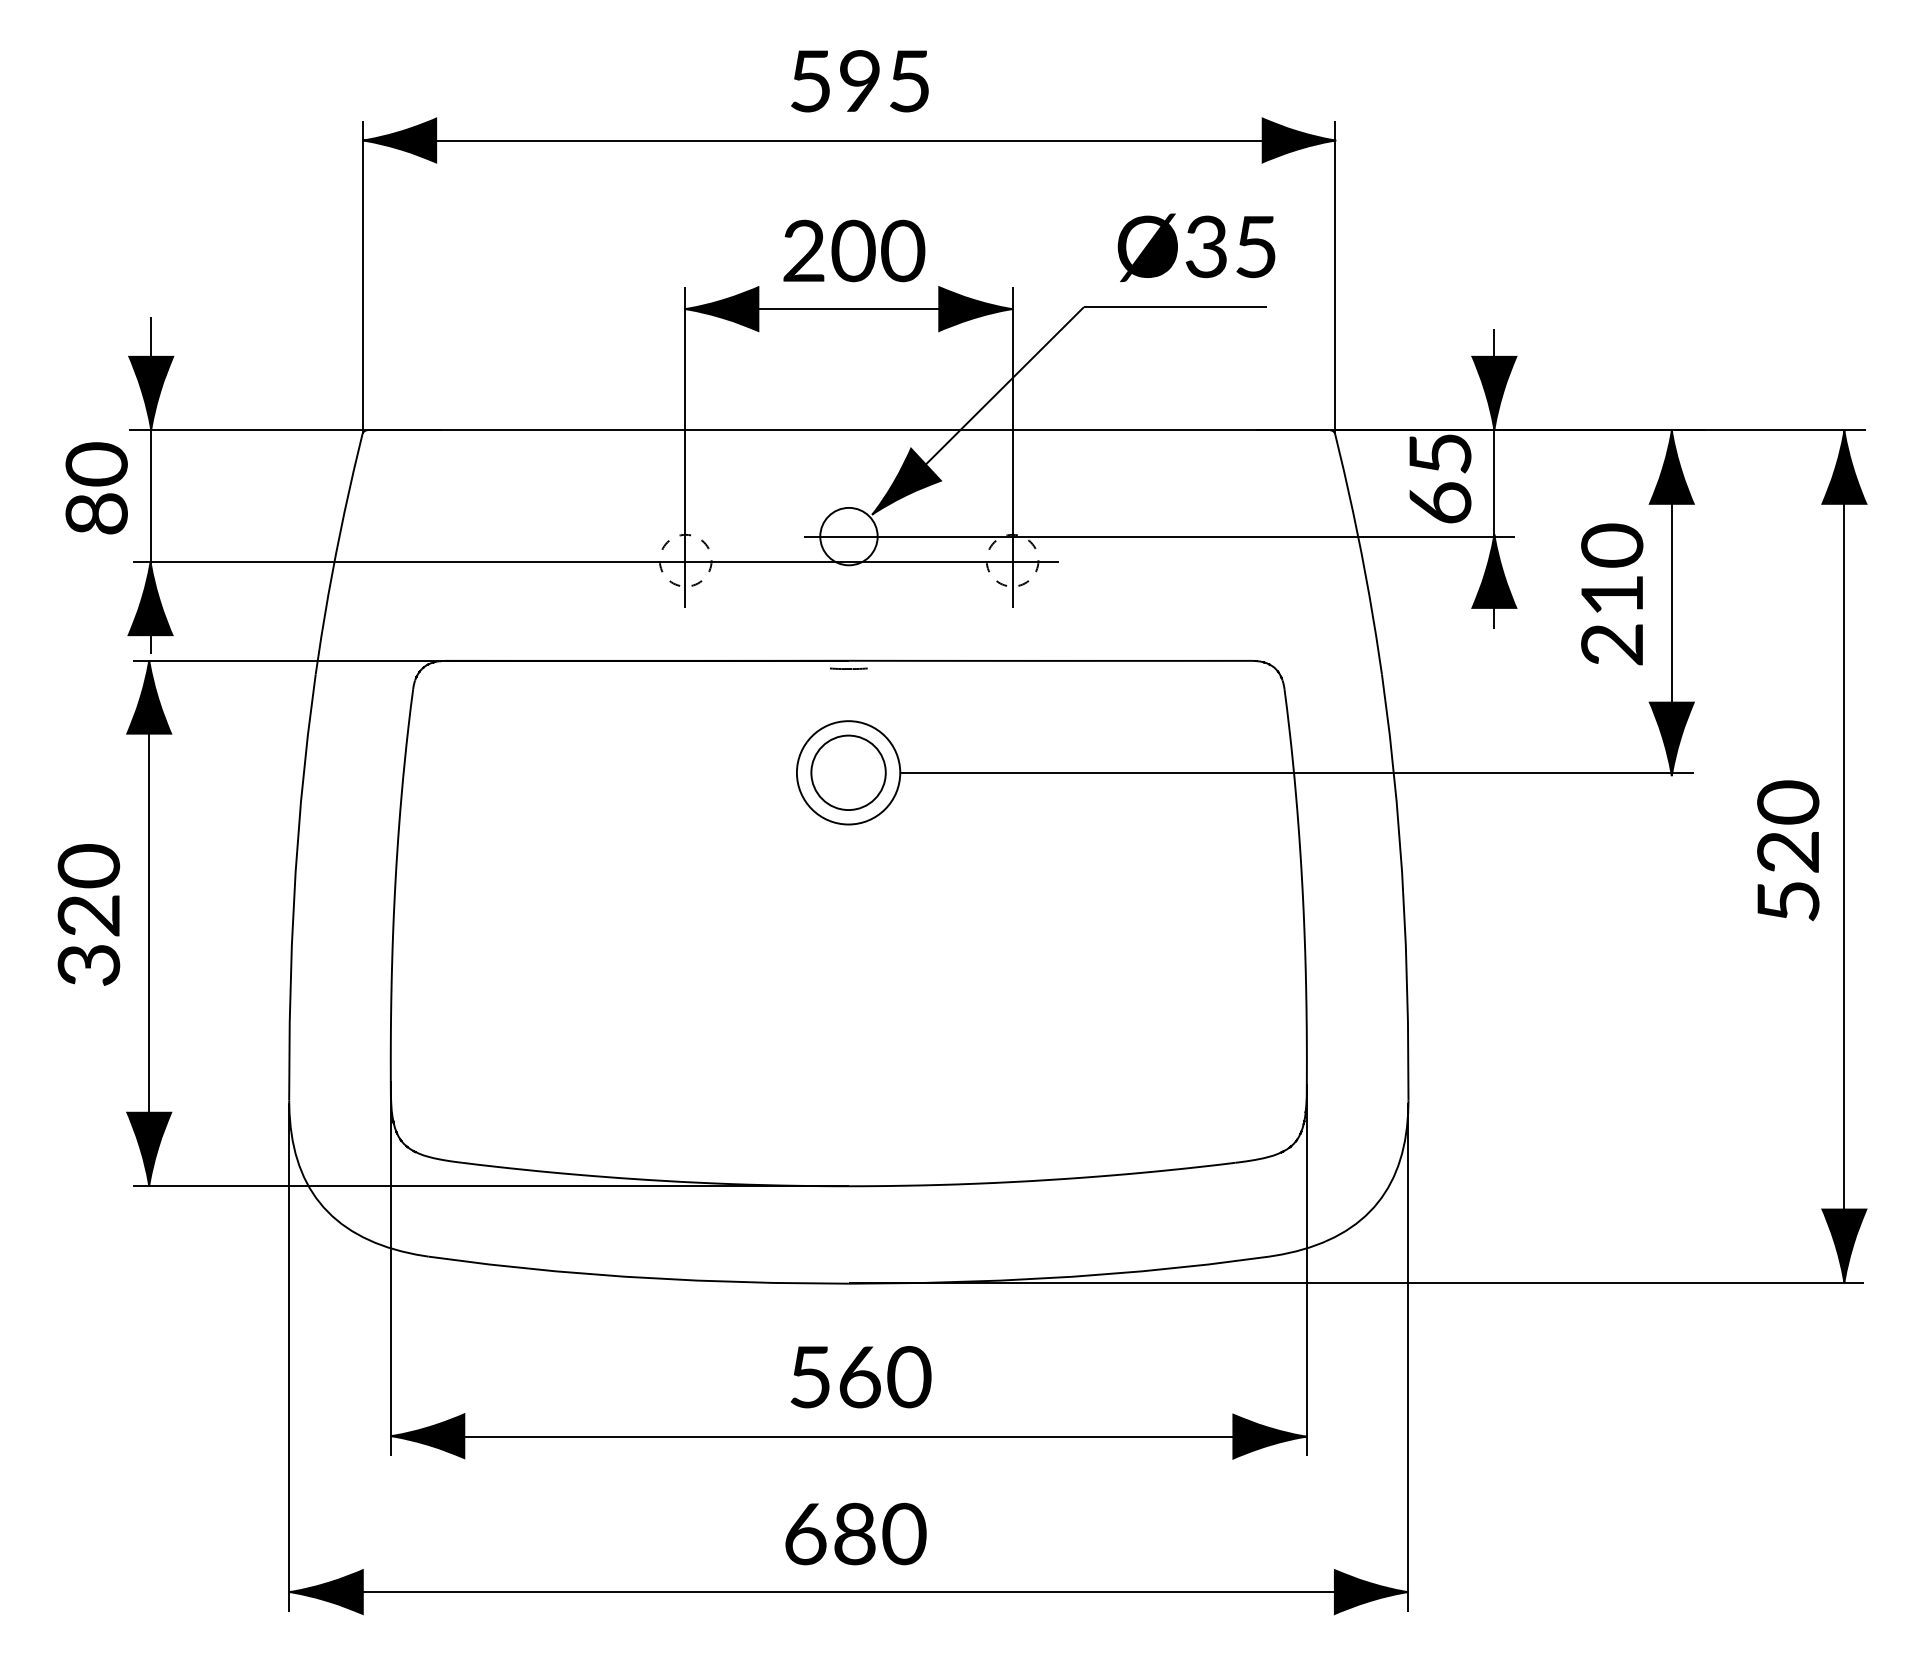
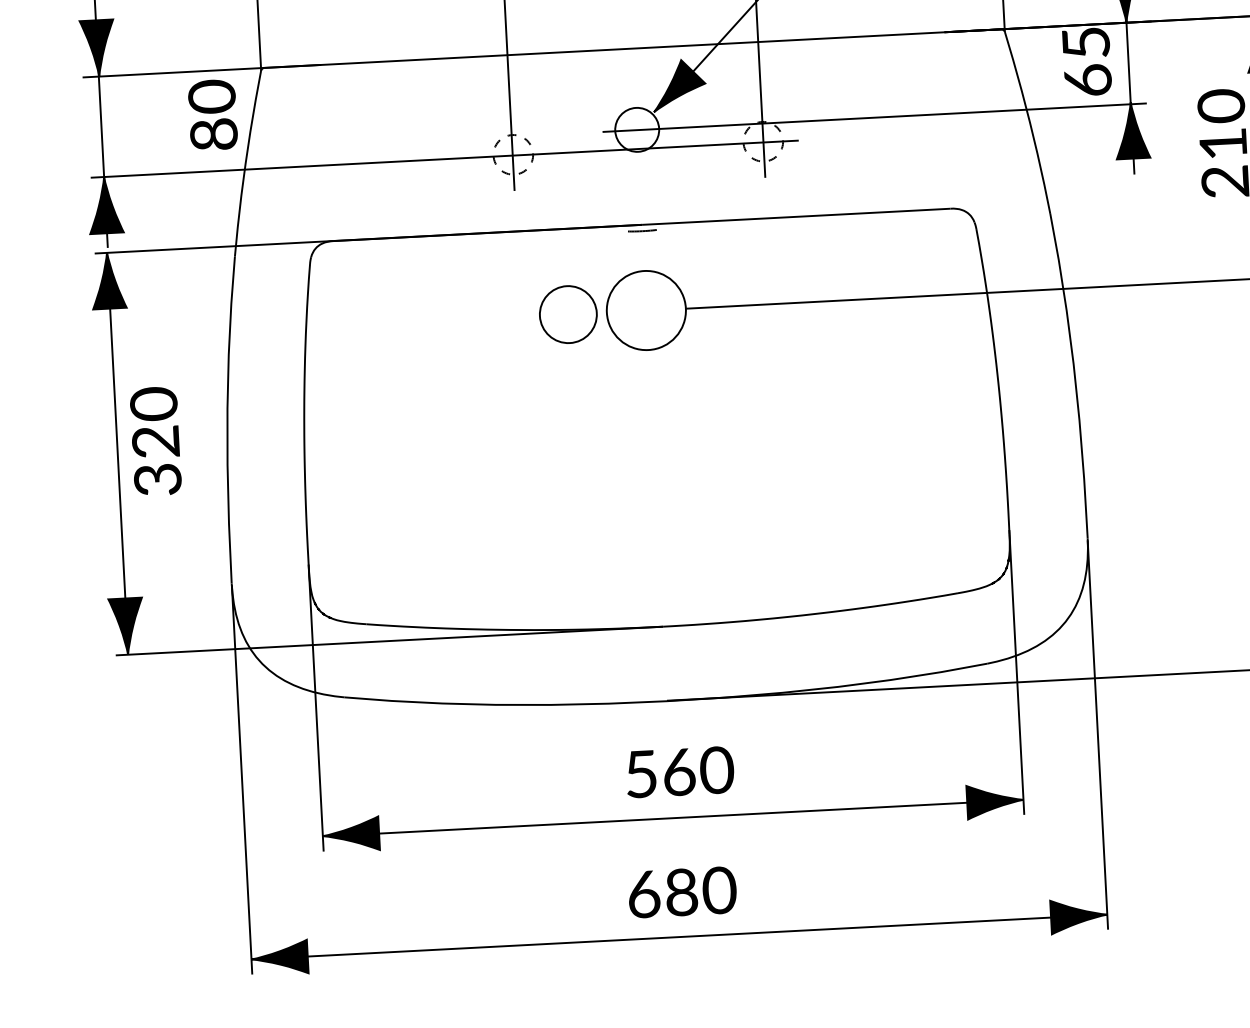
text: (96, 488) -> (212, 115), moved
part: (848, 772) -> (568, 314), moved
text: (88, 914) -> (155, 441), moved

